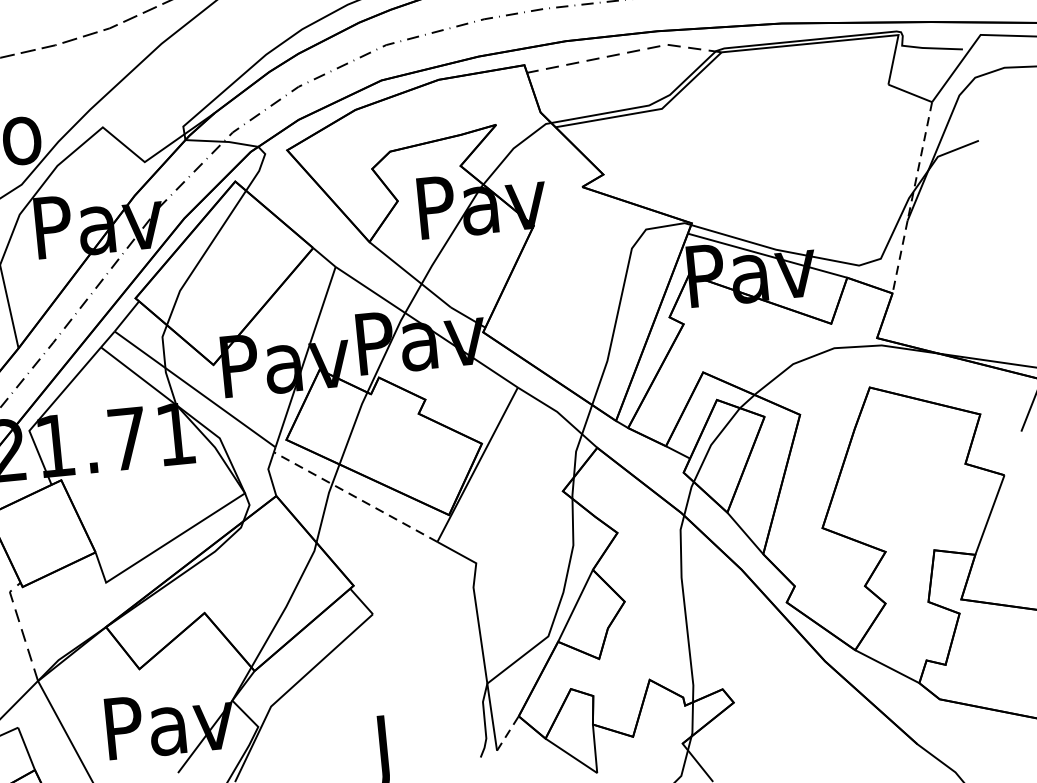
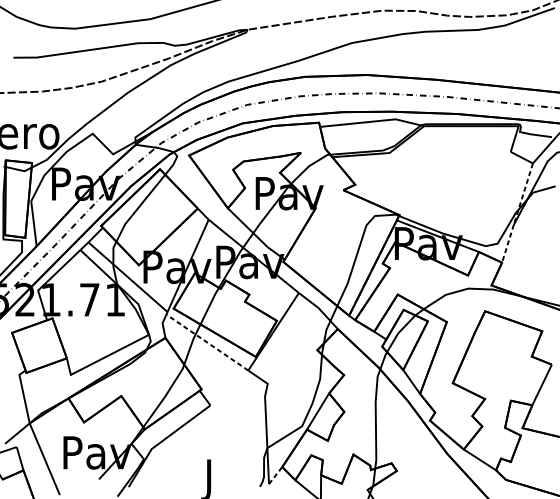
line: (624, 53) -> (372, 121), dashed -> solid
line: (21, 628) -> (23, 394), dashed -> solid

